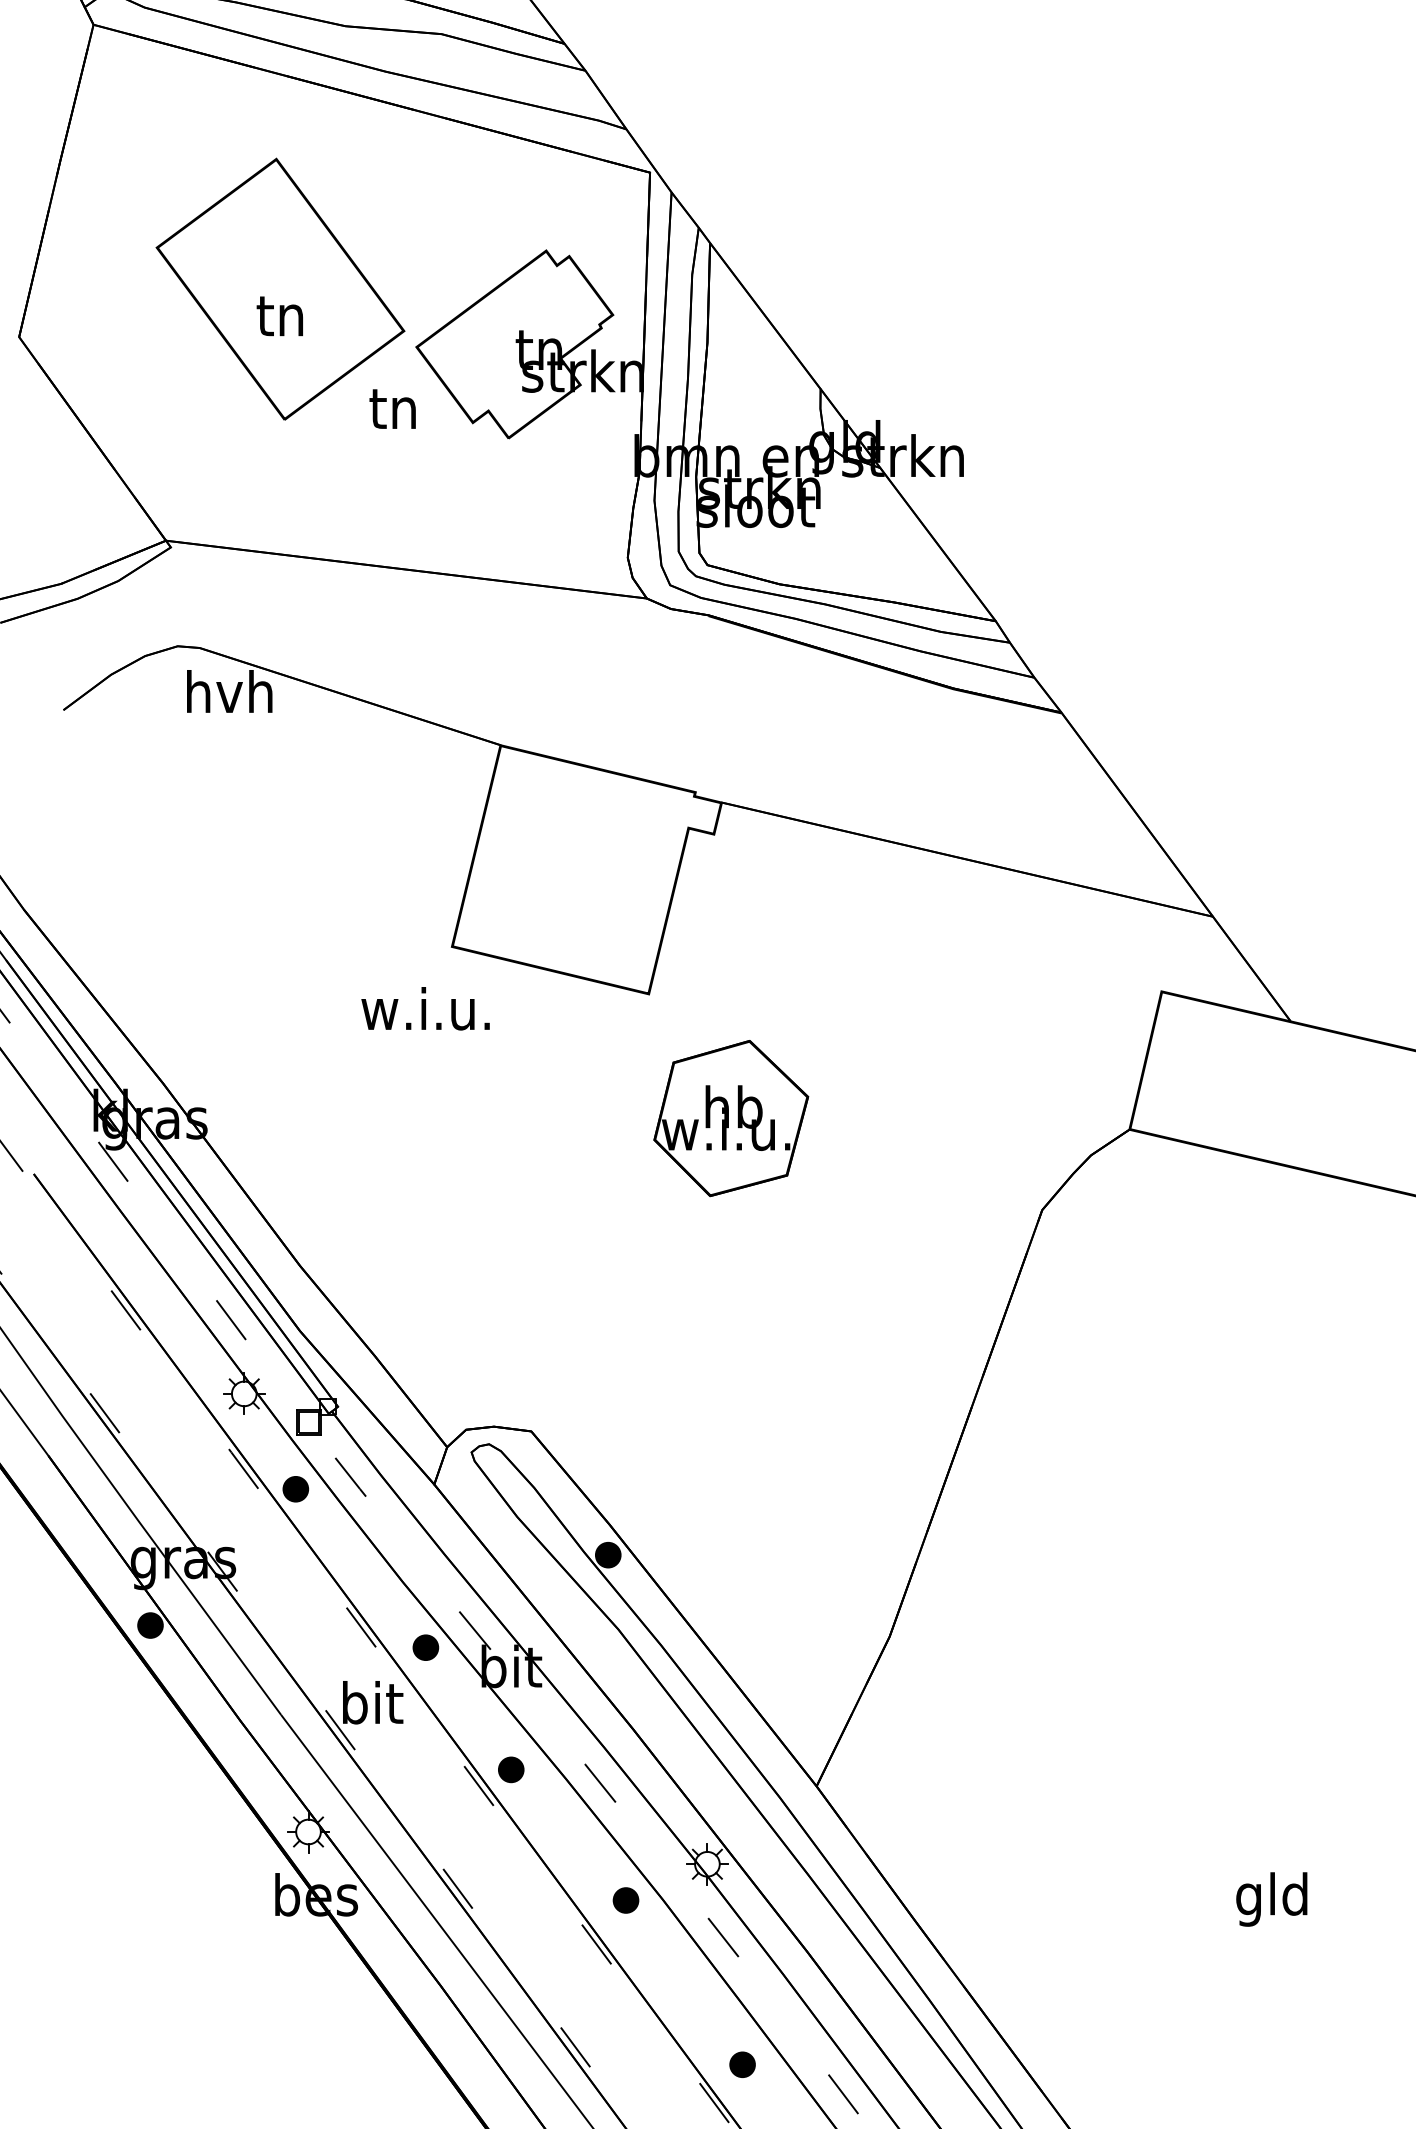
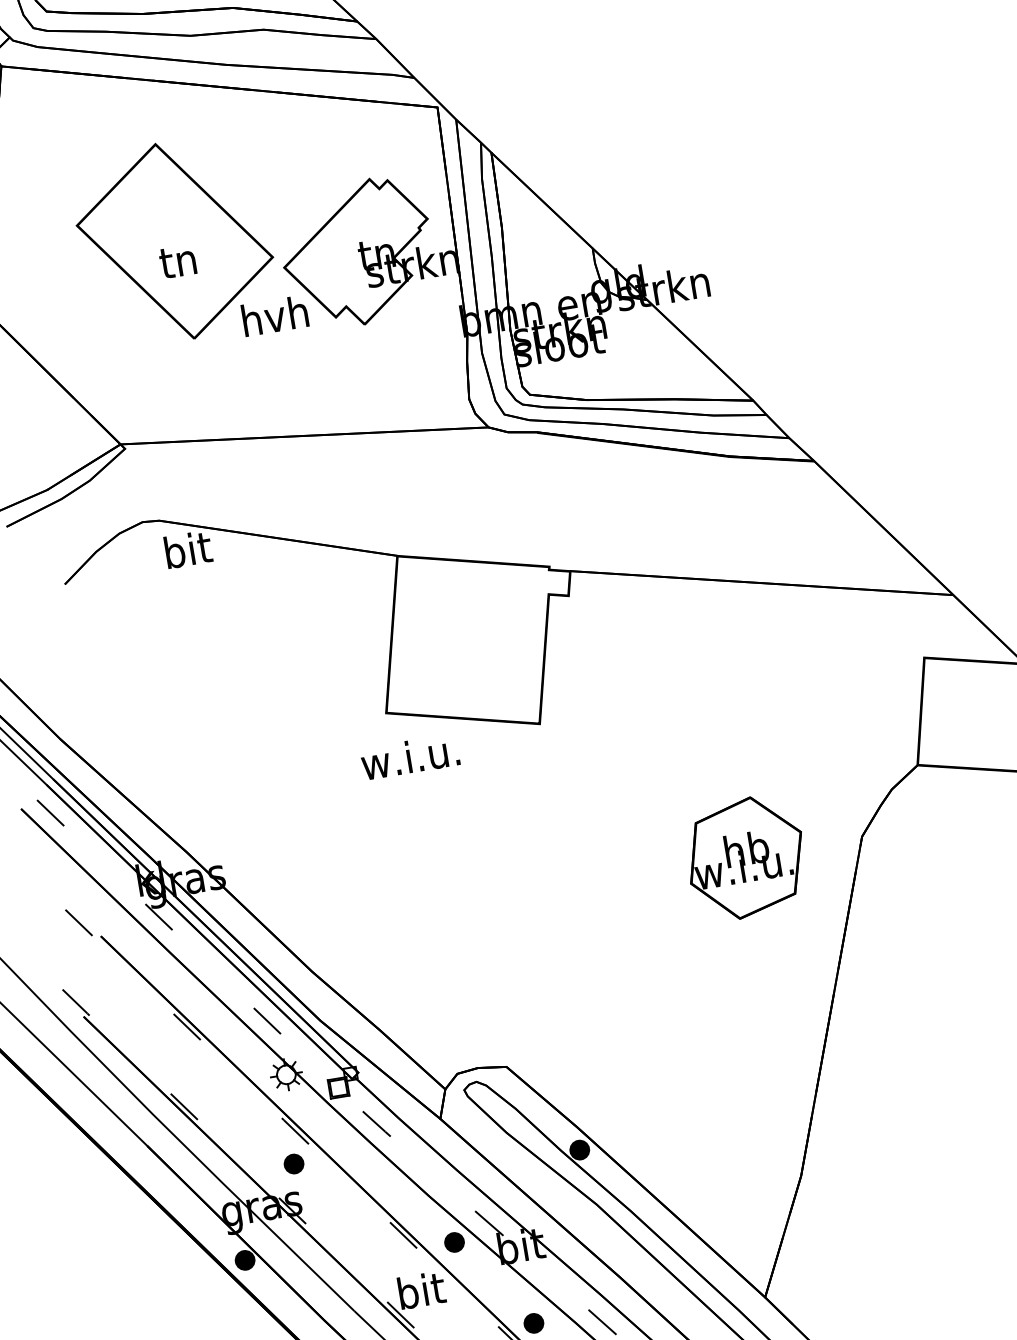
text: (393, 407) -> (274, 315), tn -> hvh
text: (229, 691) -> (187, 549), hvh -> bit
text: (425, 1008) -> (410, 756), moved
part: (731, 1118) -> (746, 857), moved
part: (295, 1489) -> (293, 1164), moved

